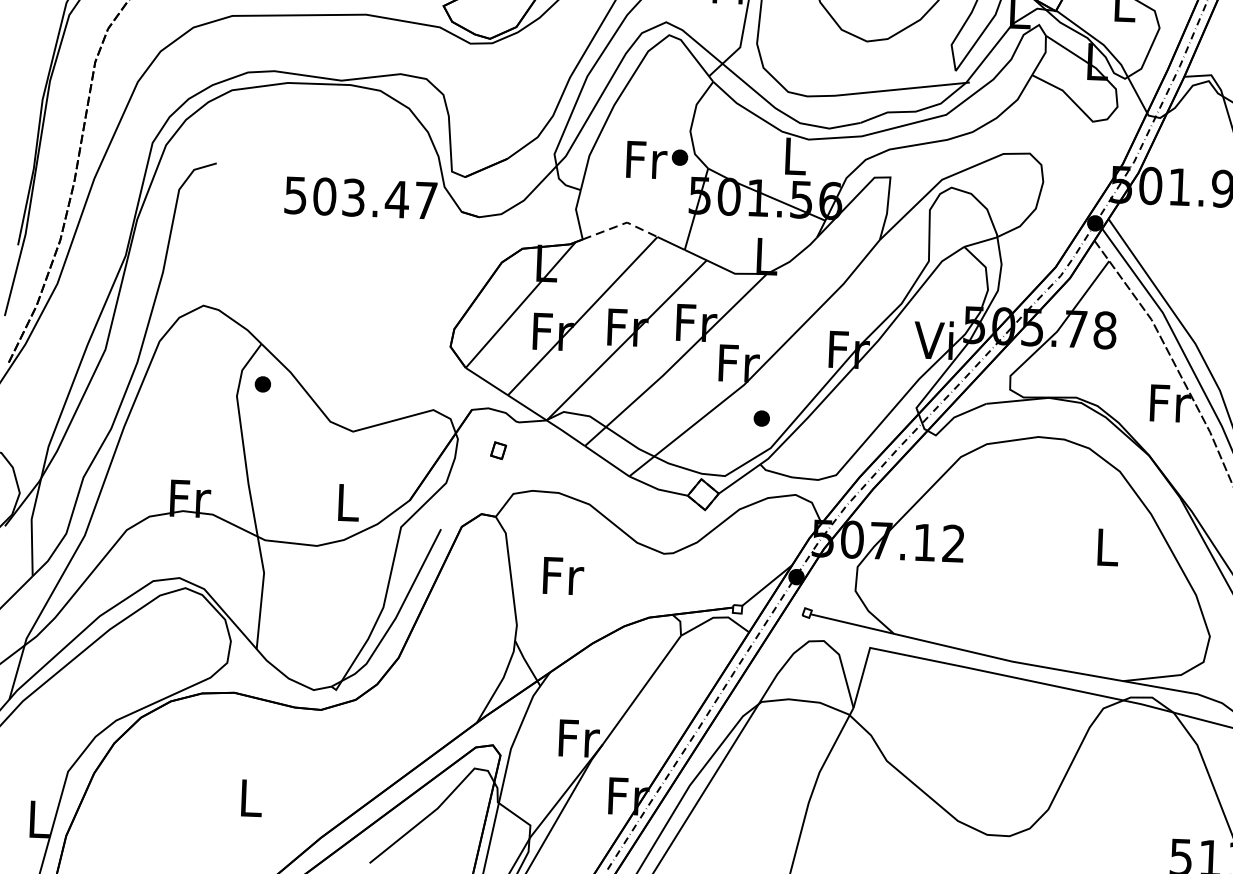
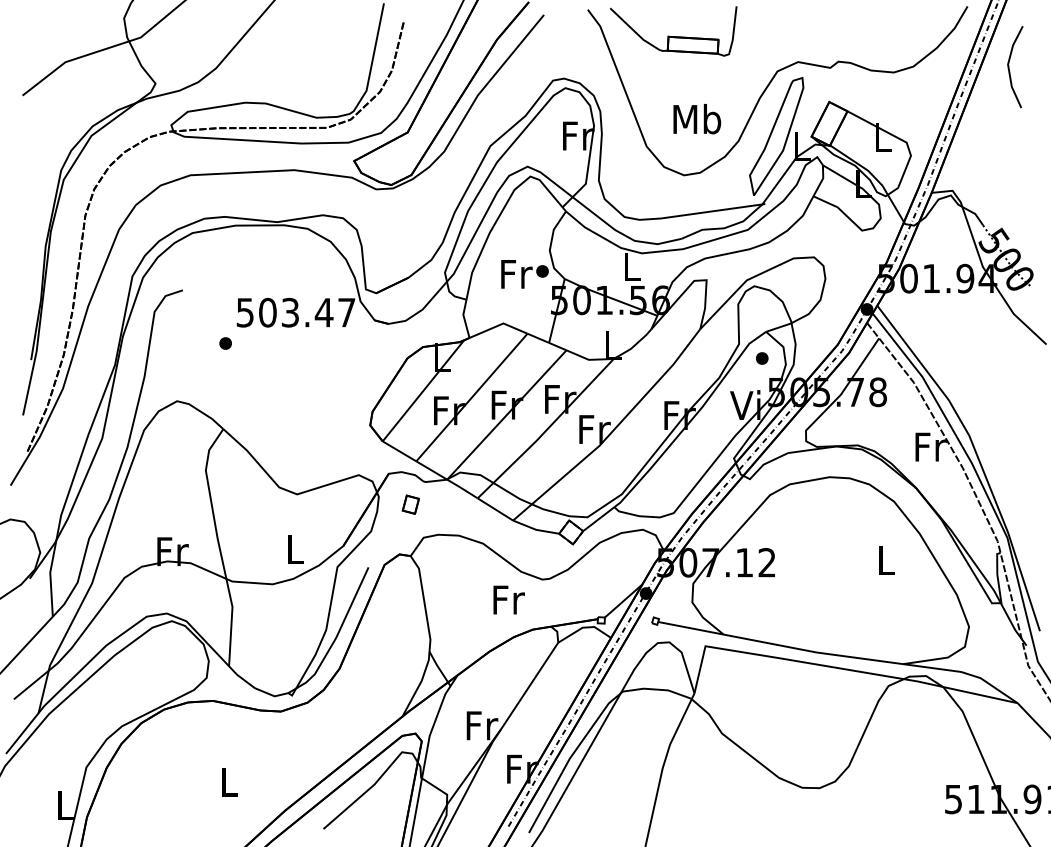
line: (621, 224) -> (499, 325), dashed -> solid
part: (262, 384) -> (225, 343), moved
part: (762, 418) -> (762, 358), moved
part: (498, 450) -> (410, 504), size x1.43
text: (562, 575) -> (508, 599), moved

